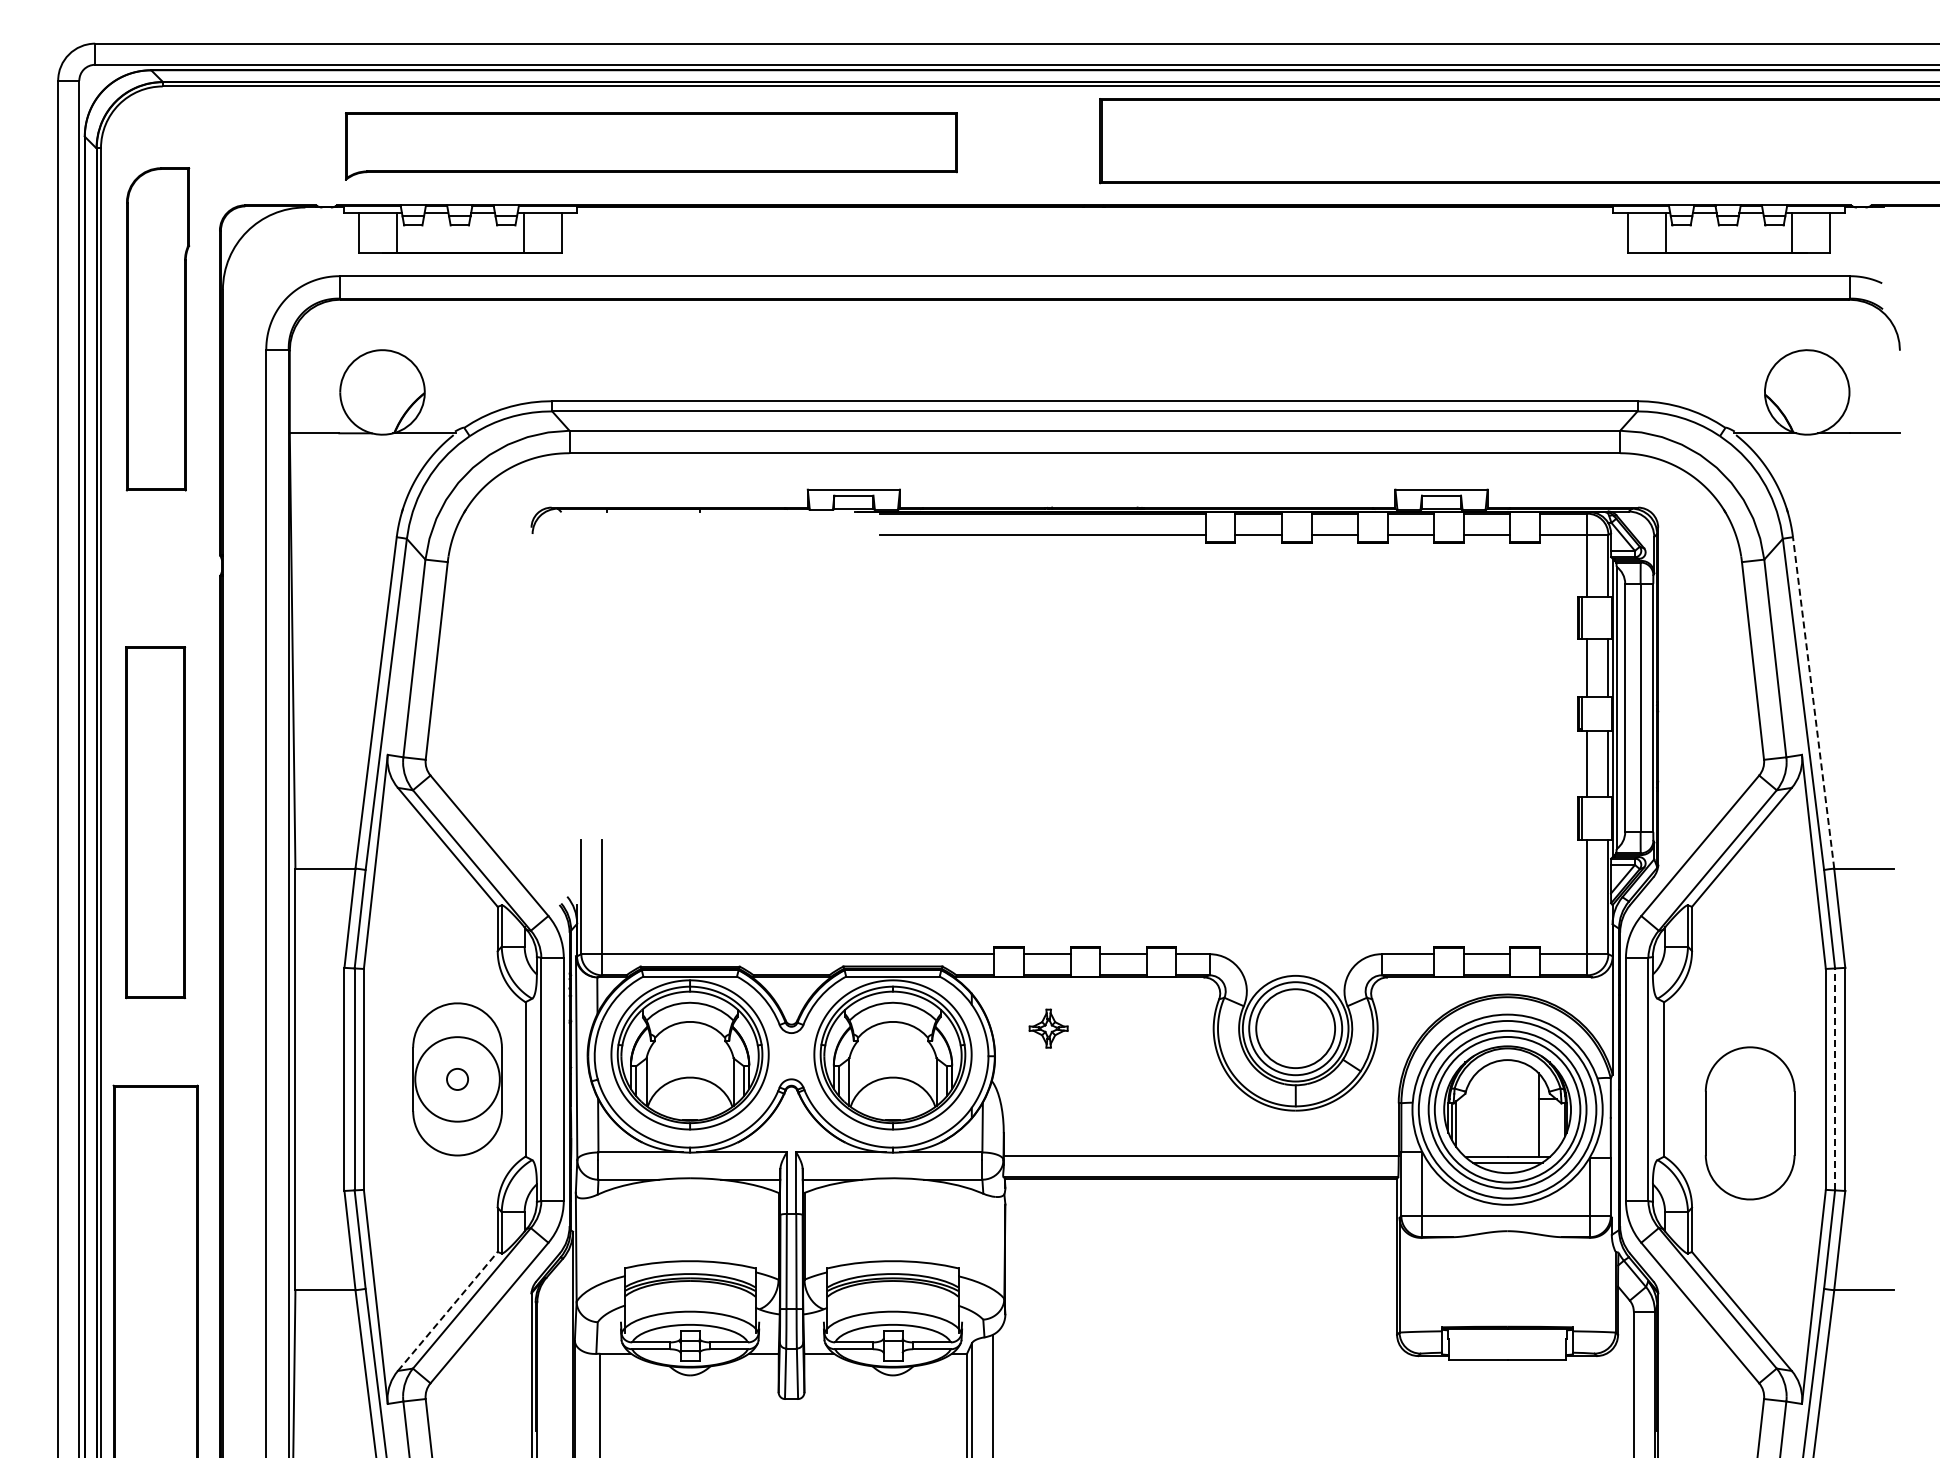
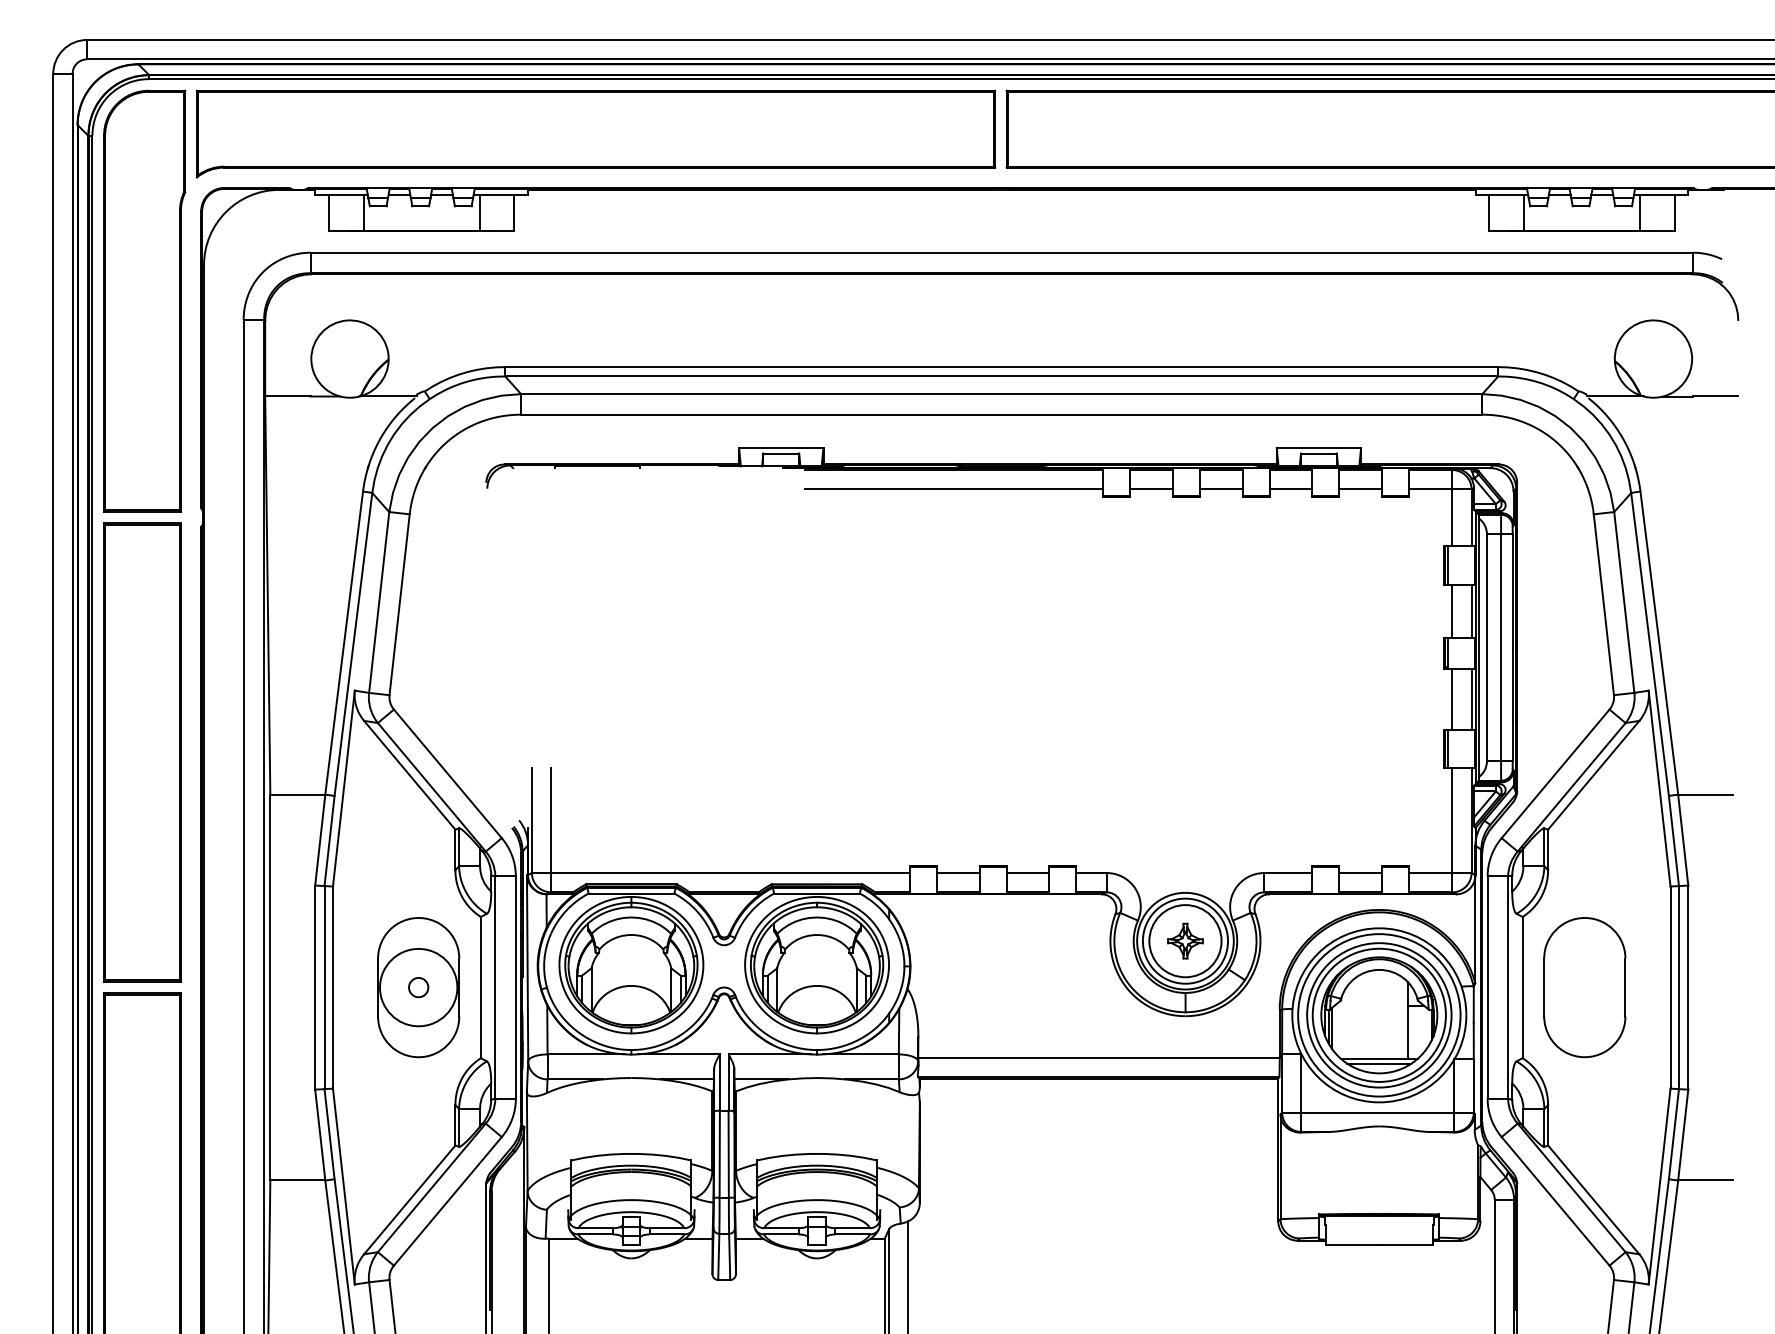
part: (651, 146) -> (596, 134), size x1.43
part: (157, 329) -> (144, 301), size x1.43
line: (1813, 702) -> (1659, 642), dashed -> solid
part: (155, 822) -> (142, 752), size x1.43
part: (1048, 1028) -> (1185, 941), moved
line: (1835, 1079) -> (1679, 987), dashed -> solid
part: (1749, 1123) -> (1584, 987), moved
line: (447, 1311) -> (409, 1199), dashed -> solid

